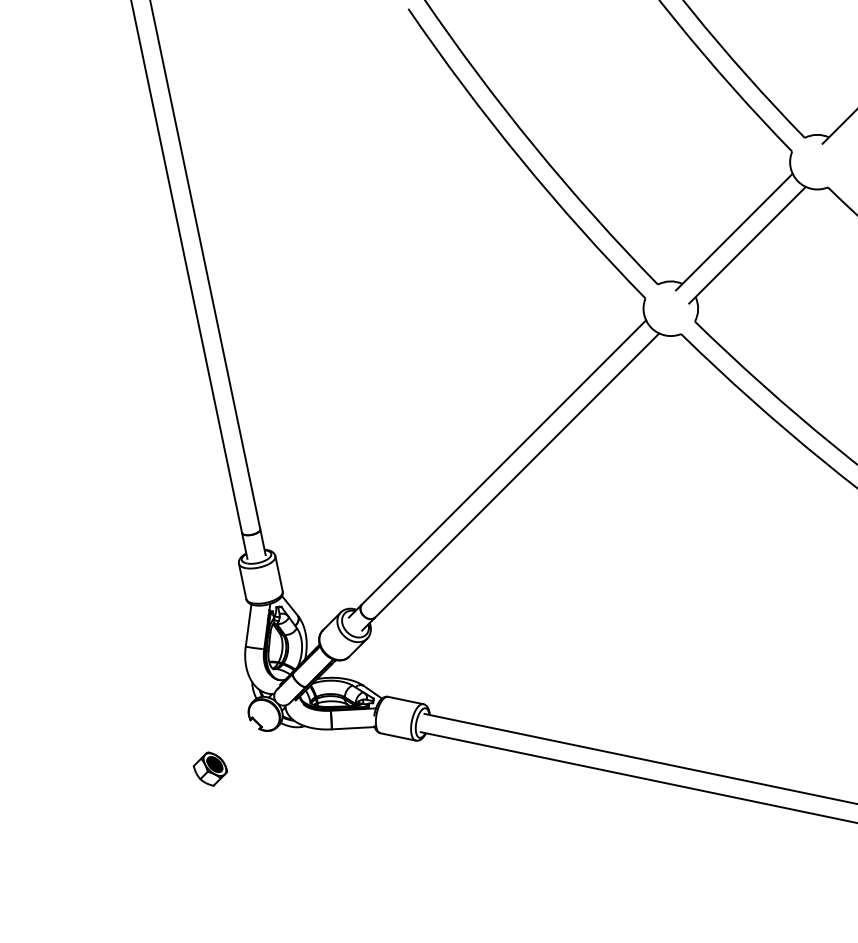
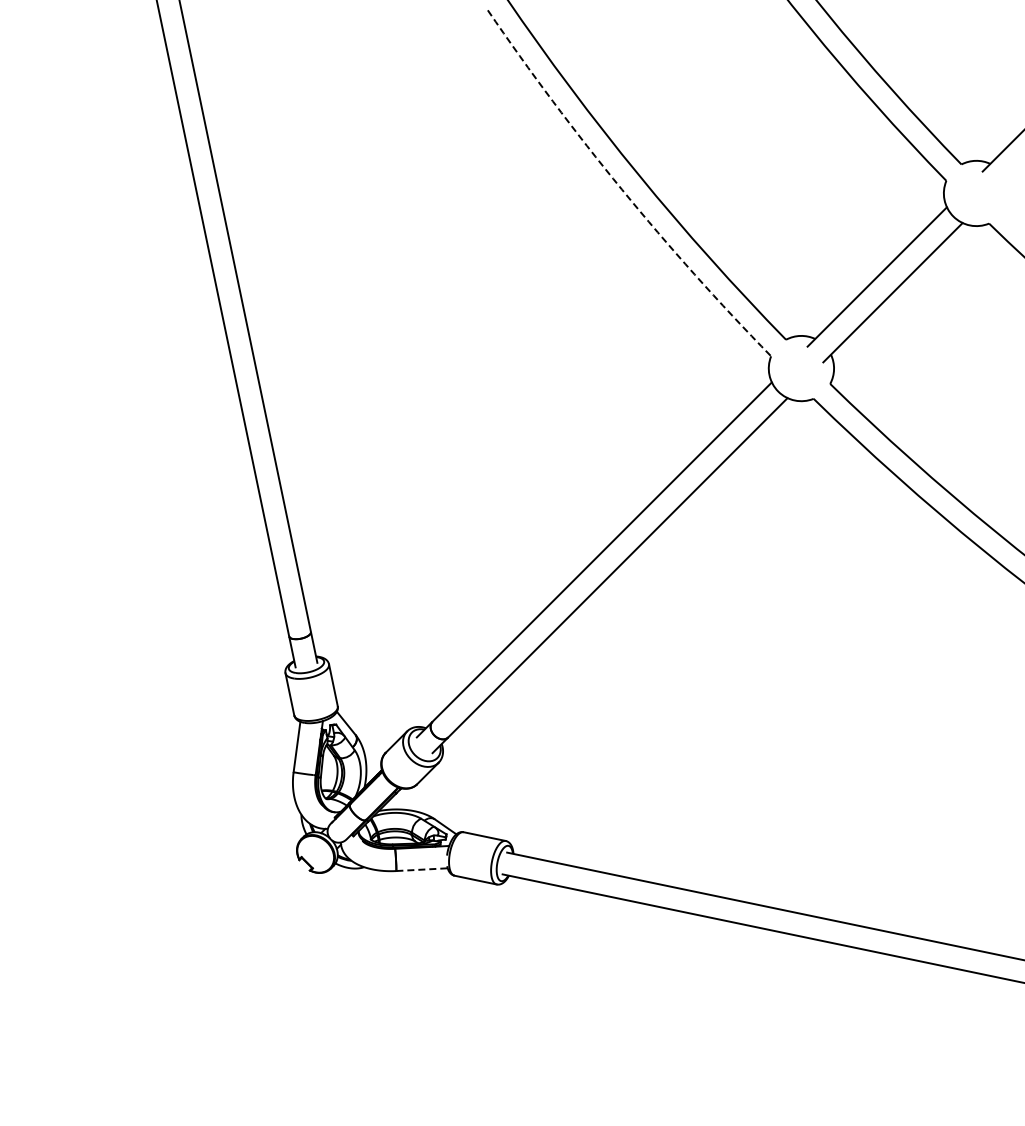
arc: (520, 158) -> (621, 189), solid -> dashed
line: (353, 728) -> (422, 869), solid -> dashed
part: (210, 769) -> (251, 918), removed

